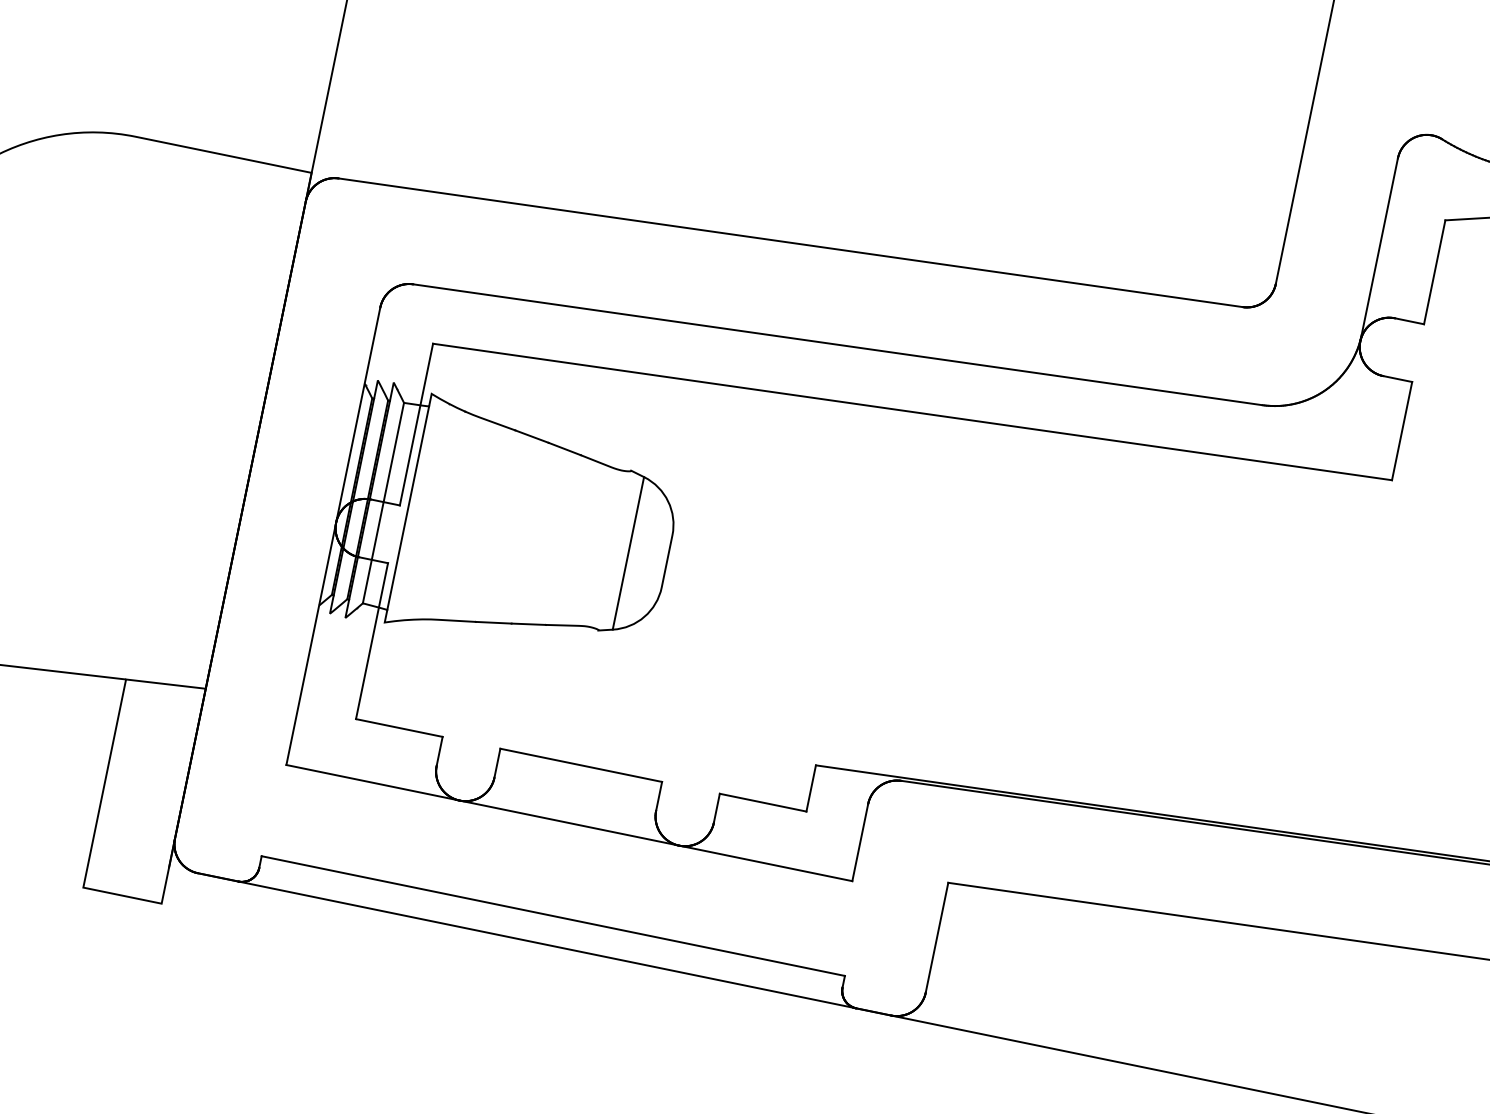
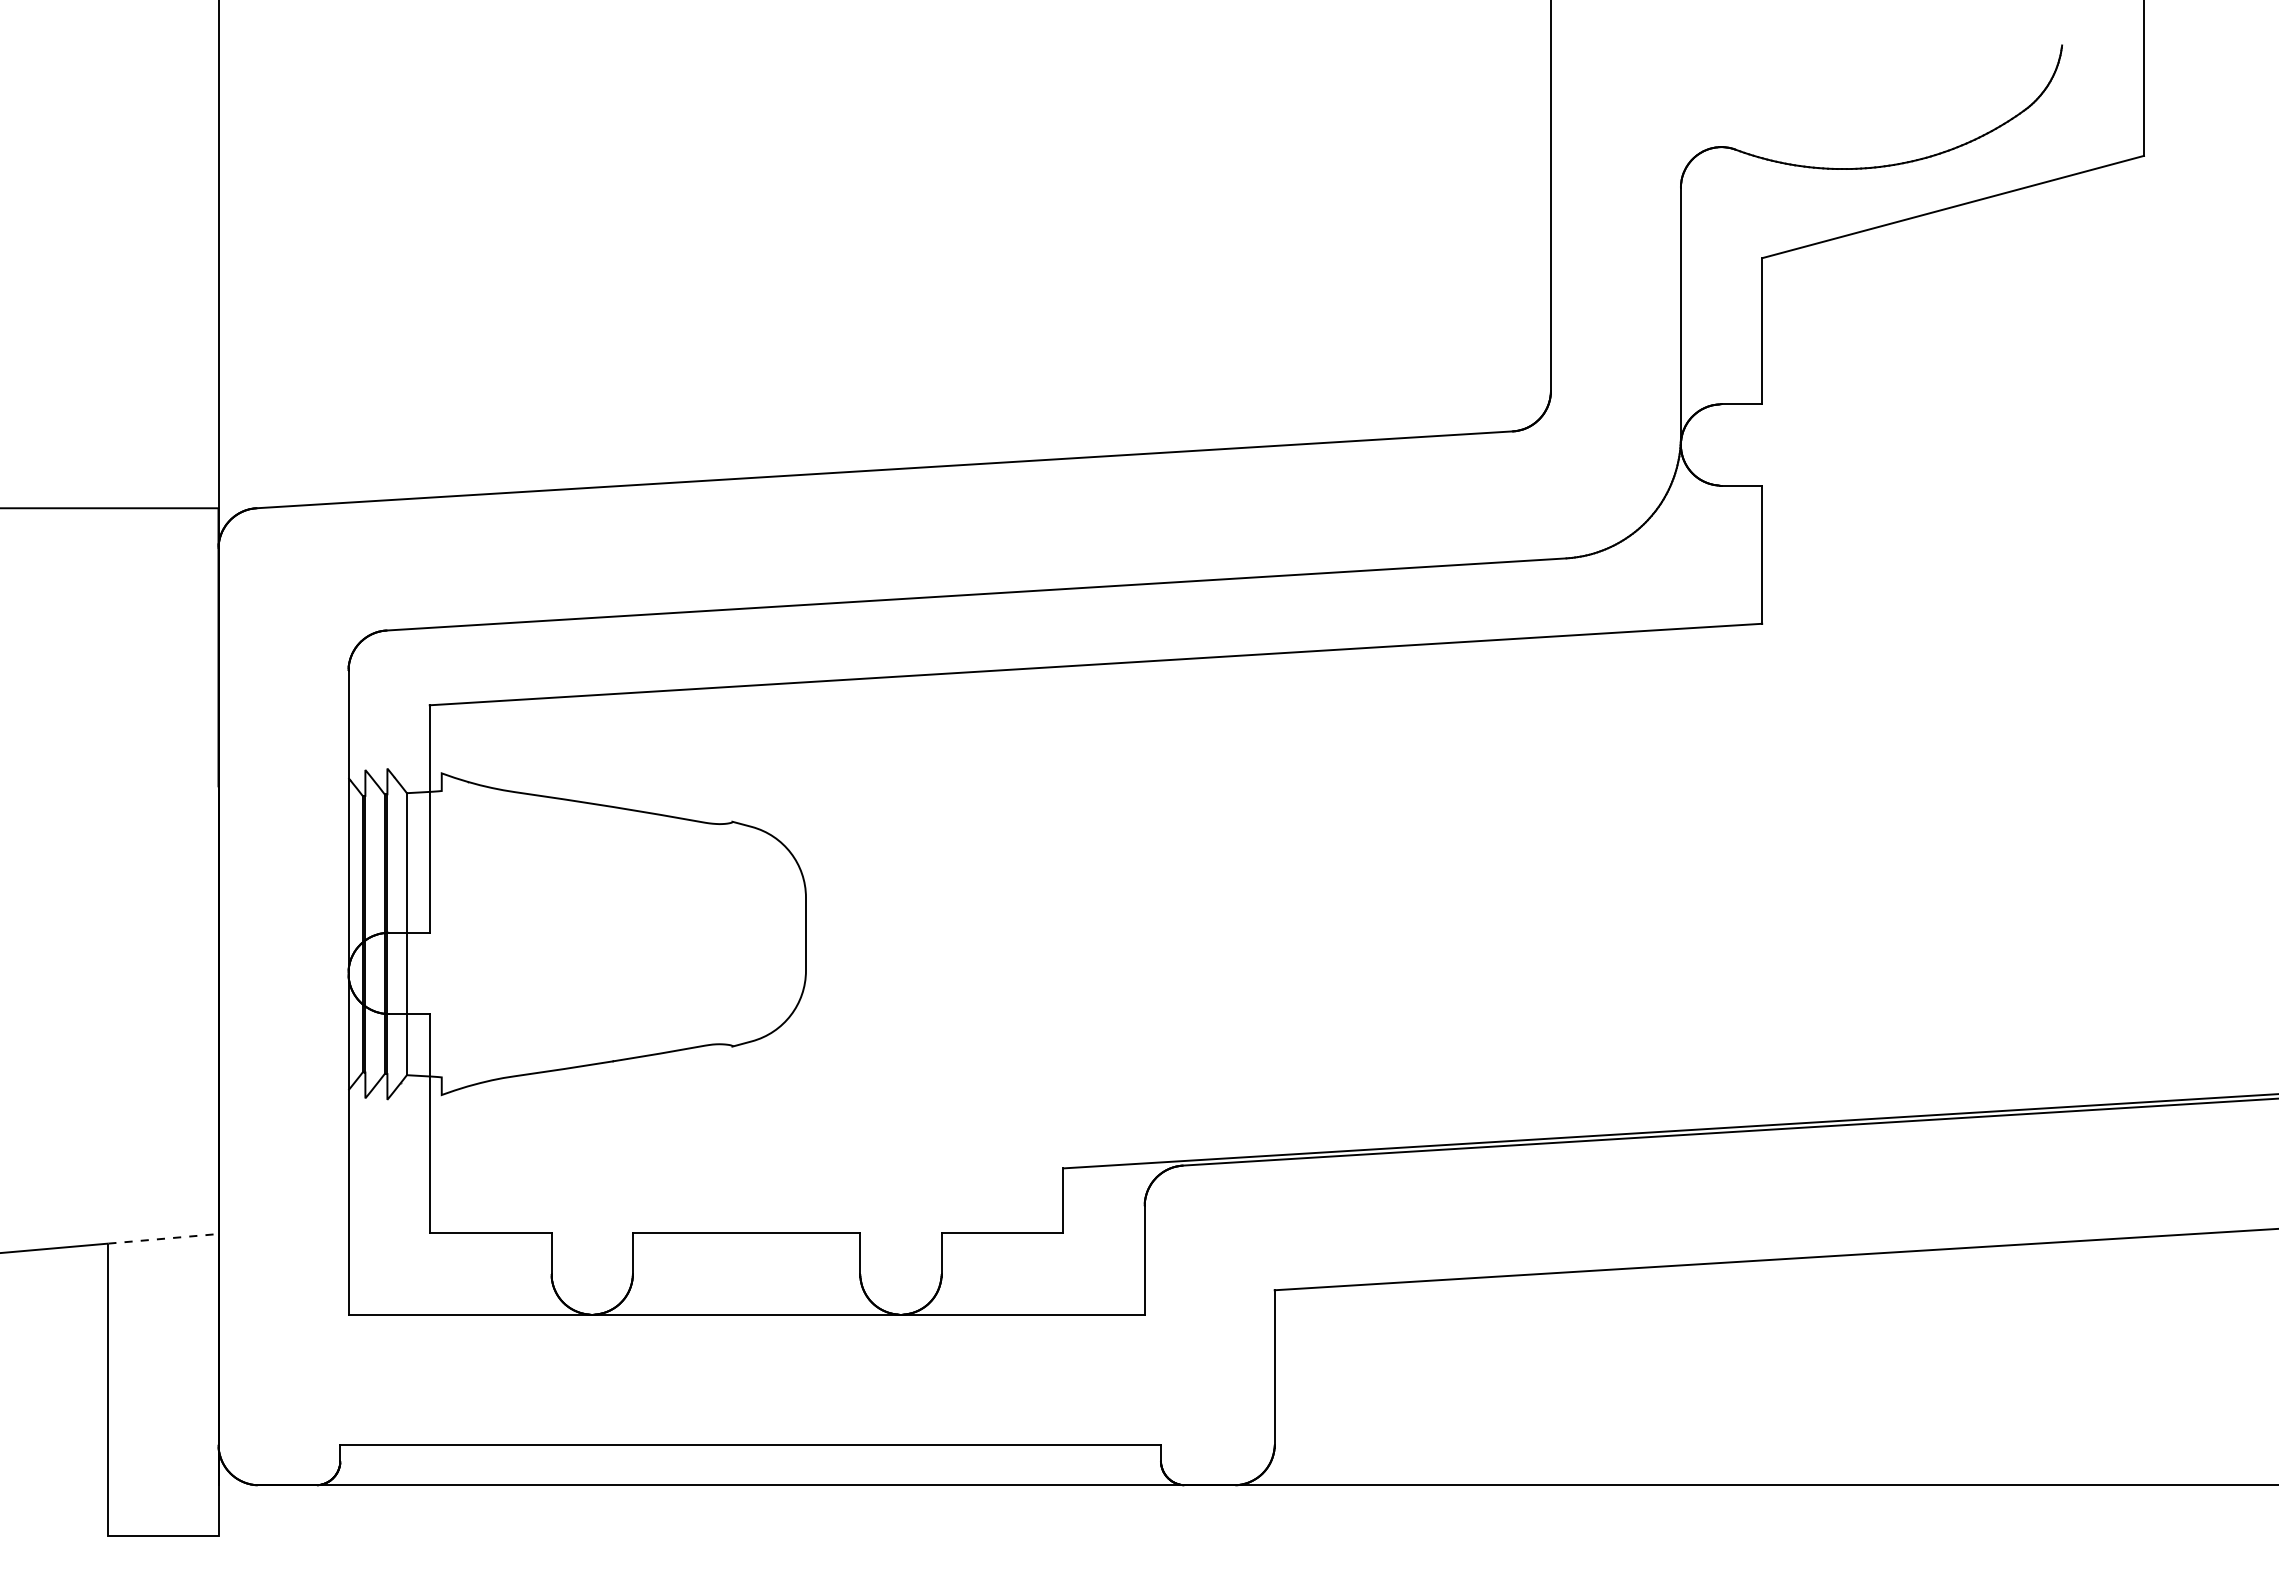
line: (407, 508) -> (441, 934), removed
line: (628, 552) -> (751, 933), removed
line: (166, 683) -> (163, 1238), solid -> dashed

